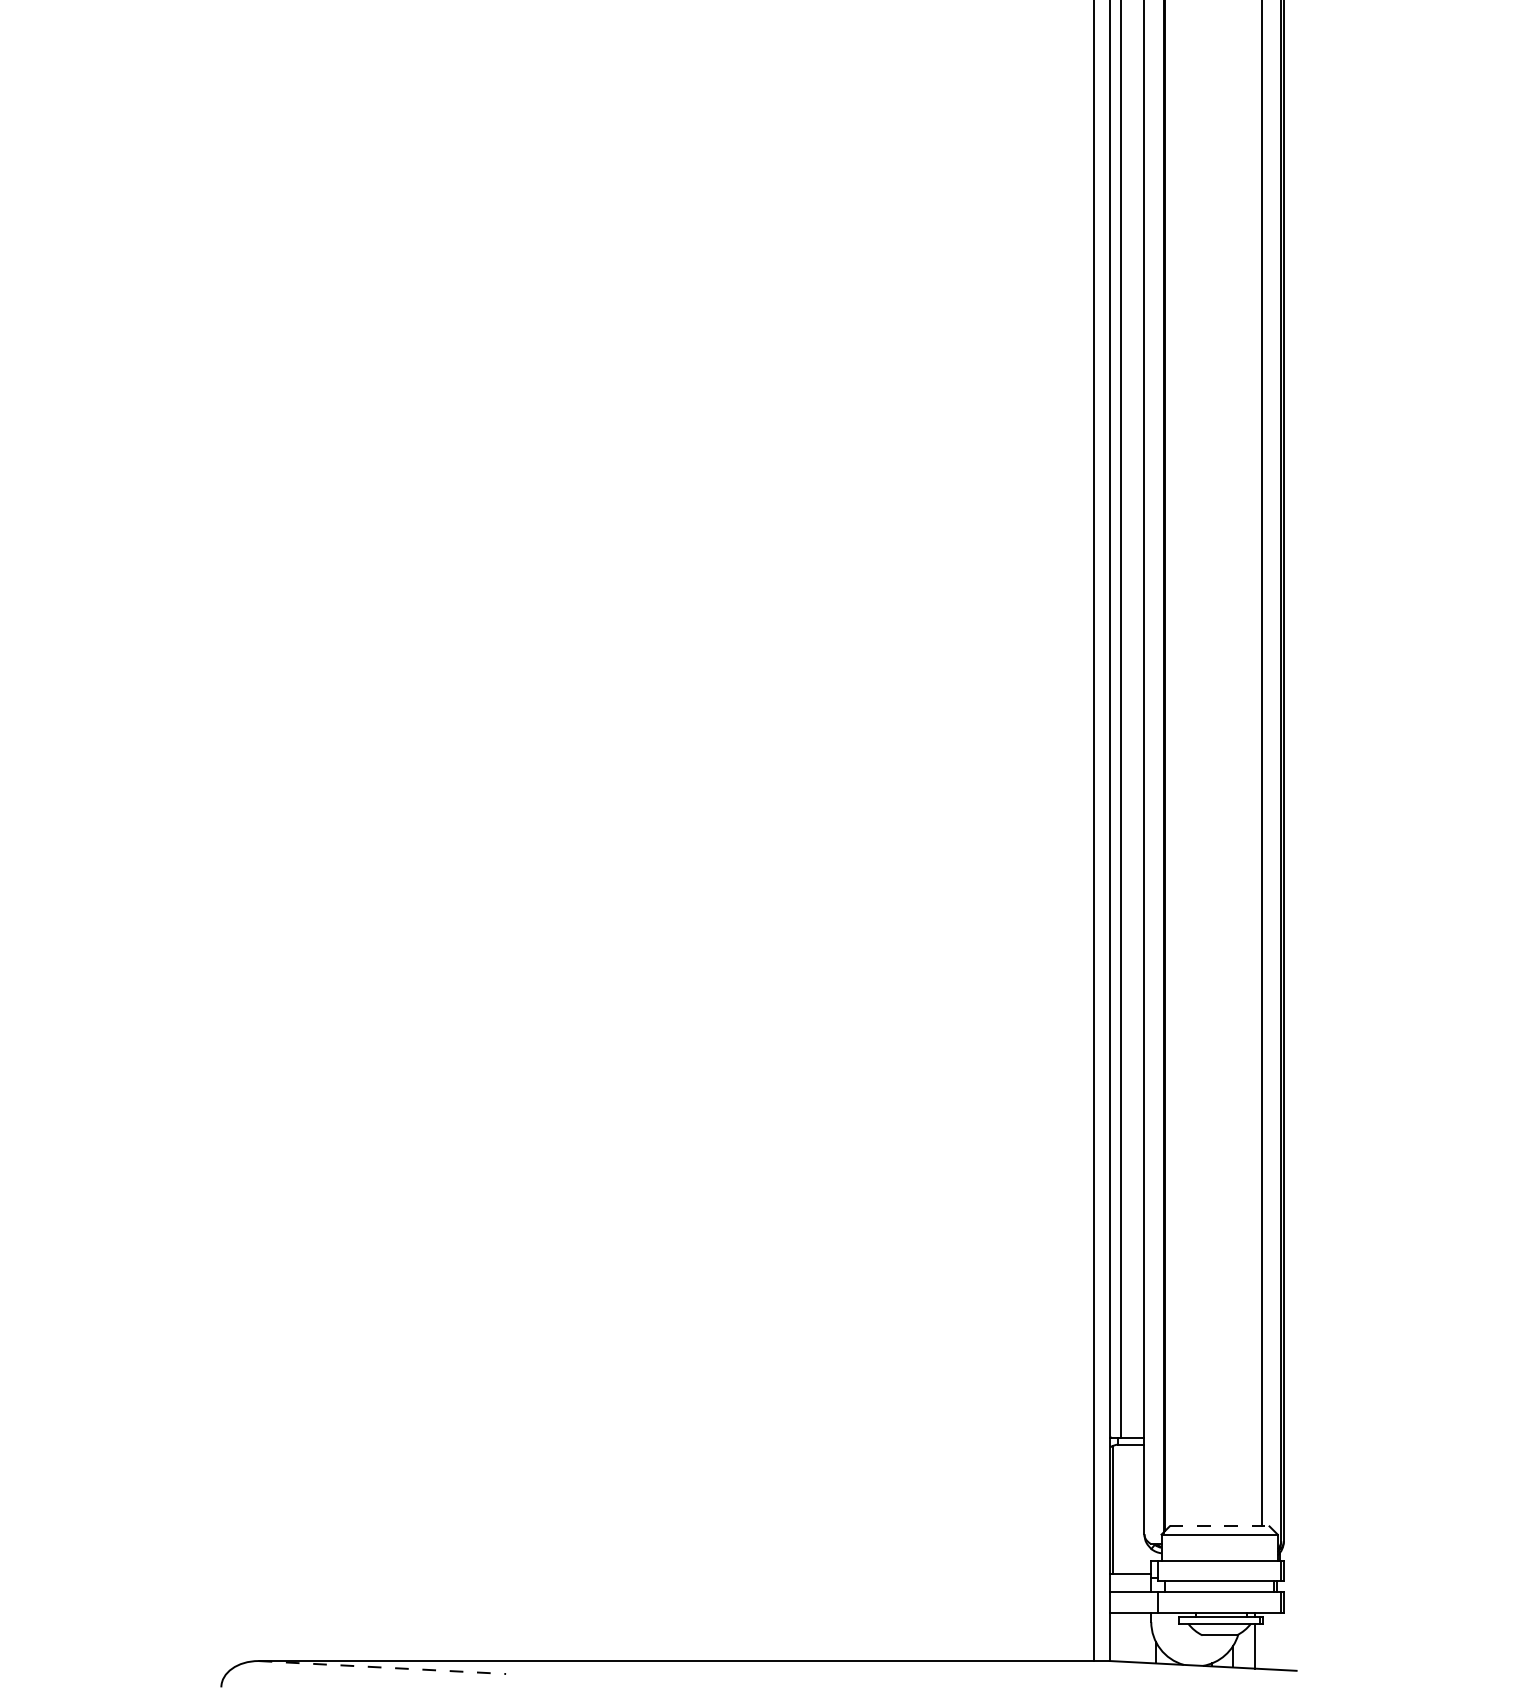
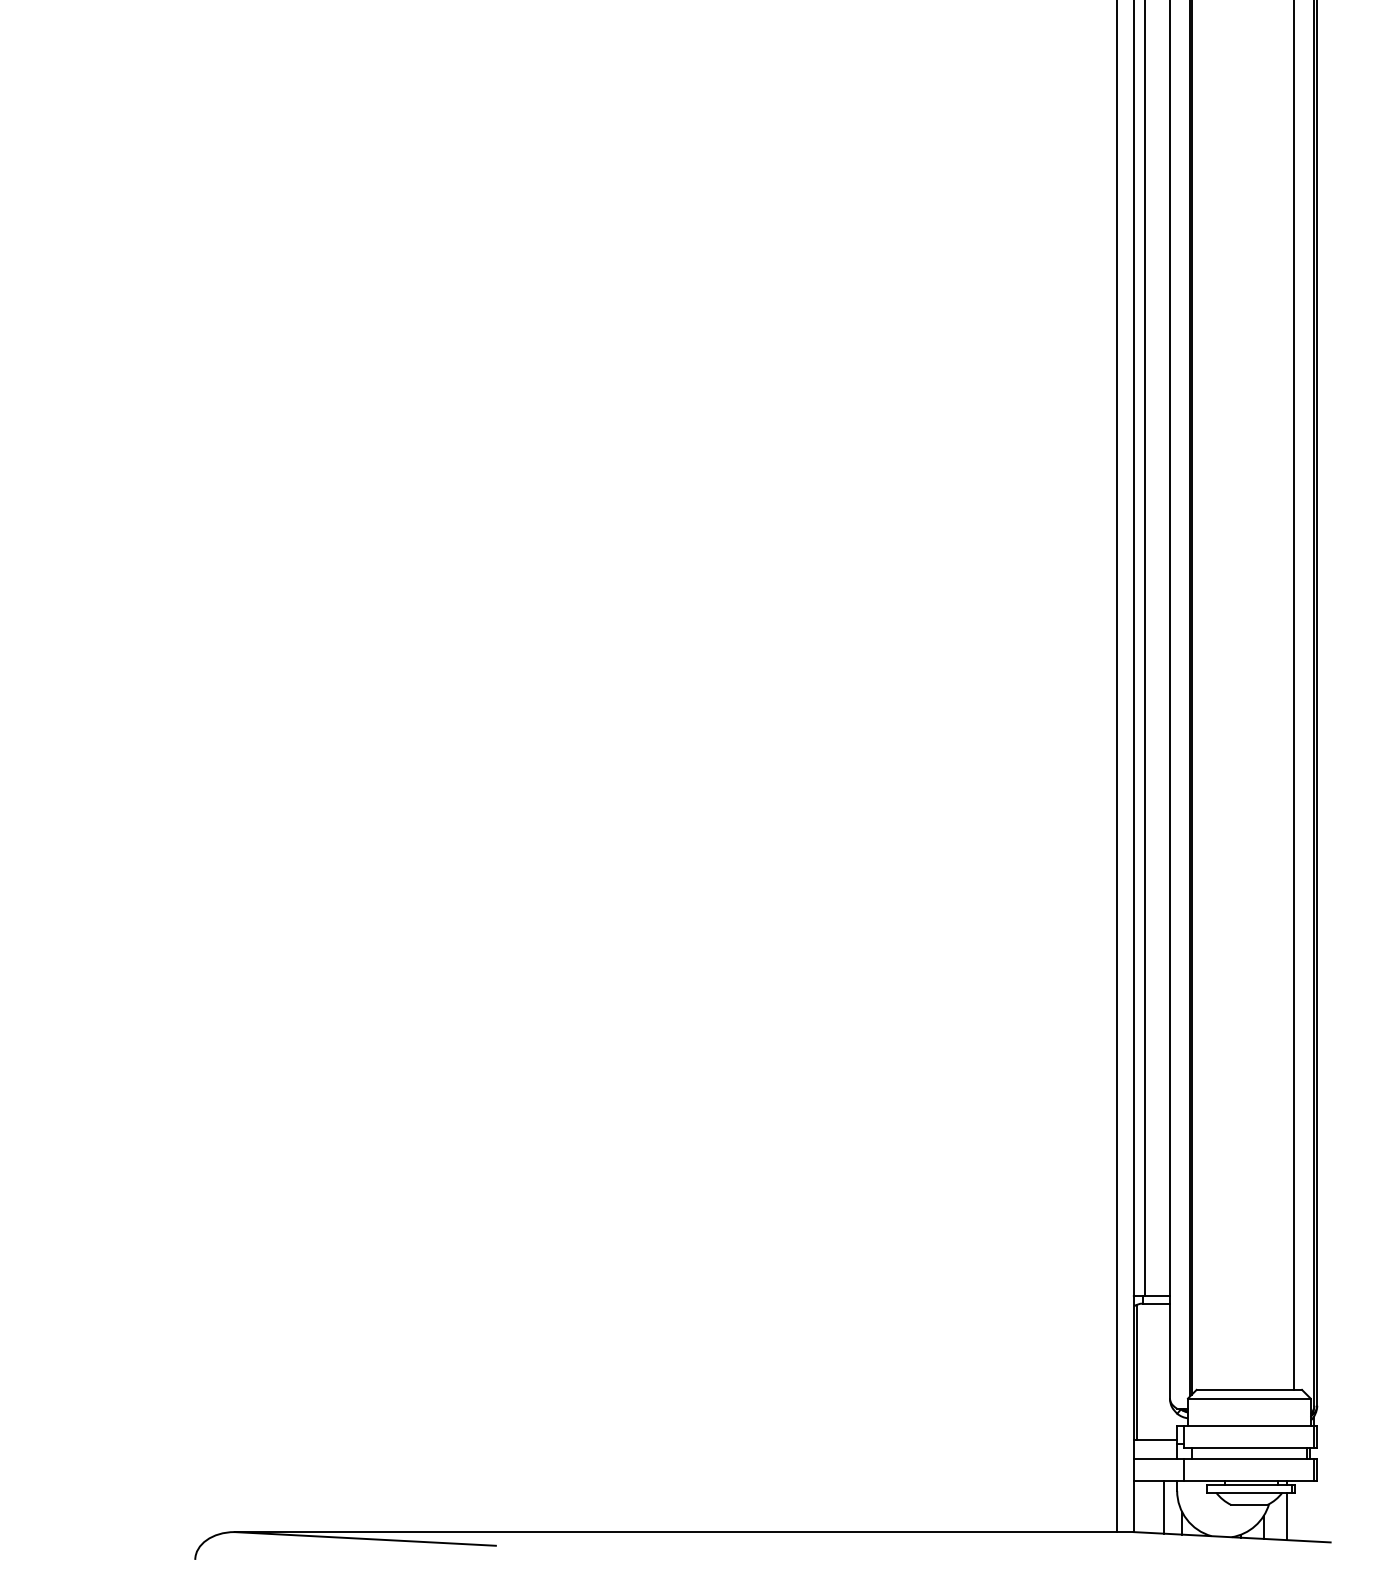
line: (1219, 1526) -> (1249, 1390), dashed -> solid
line: (1138, 1637) -> (1163, 1507), added
line: (382, 1667) -> (365, 1538), dashed -> solid

